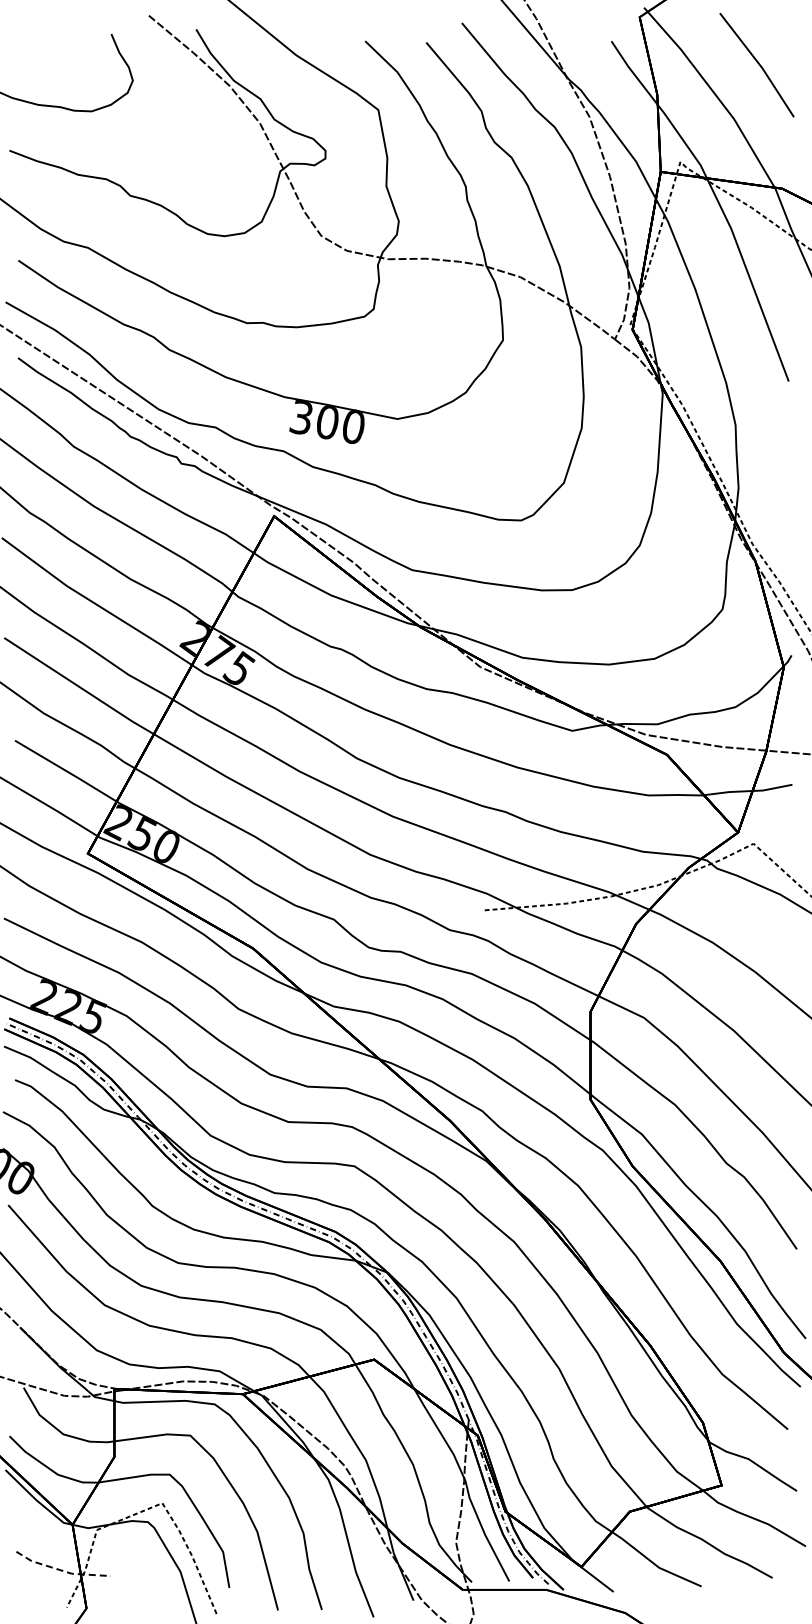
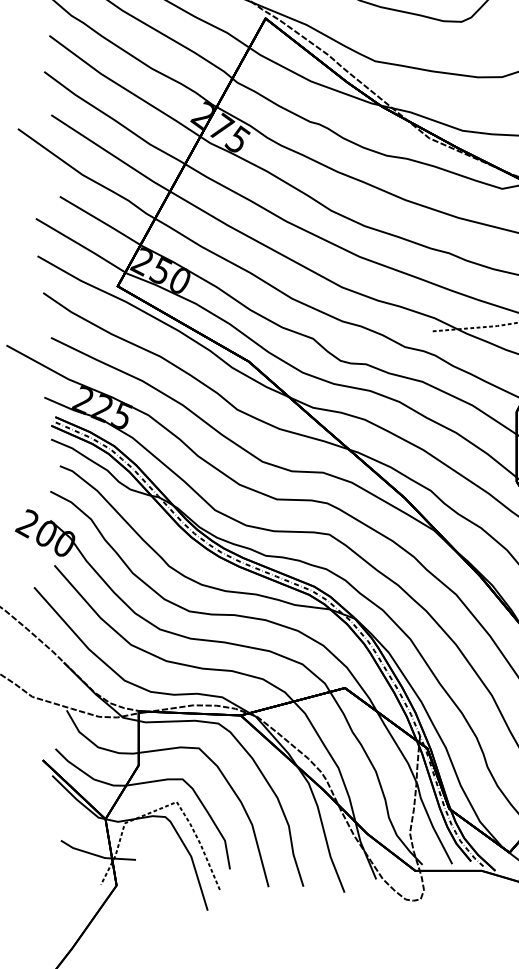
line: (62, 1570) -> (97, 855), dashed -> solid

